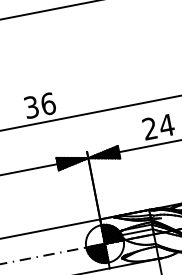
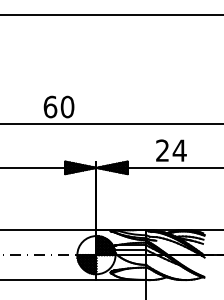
text: (39, 105) -> (58, 106), 36 -> 60

